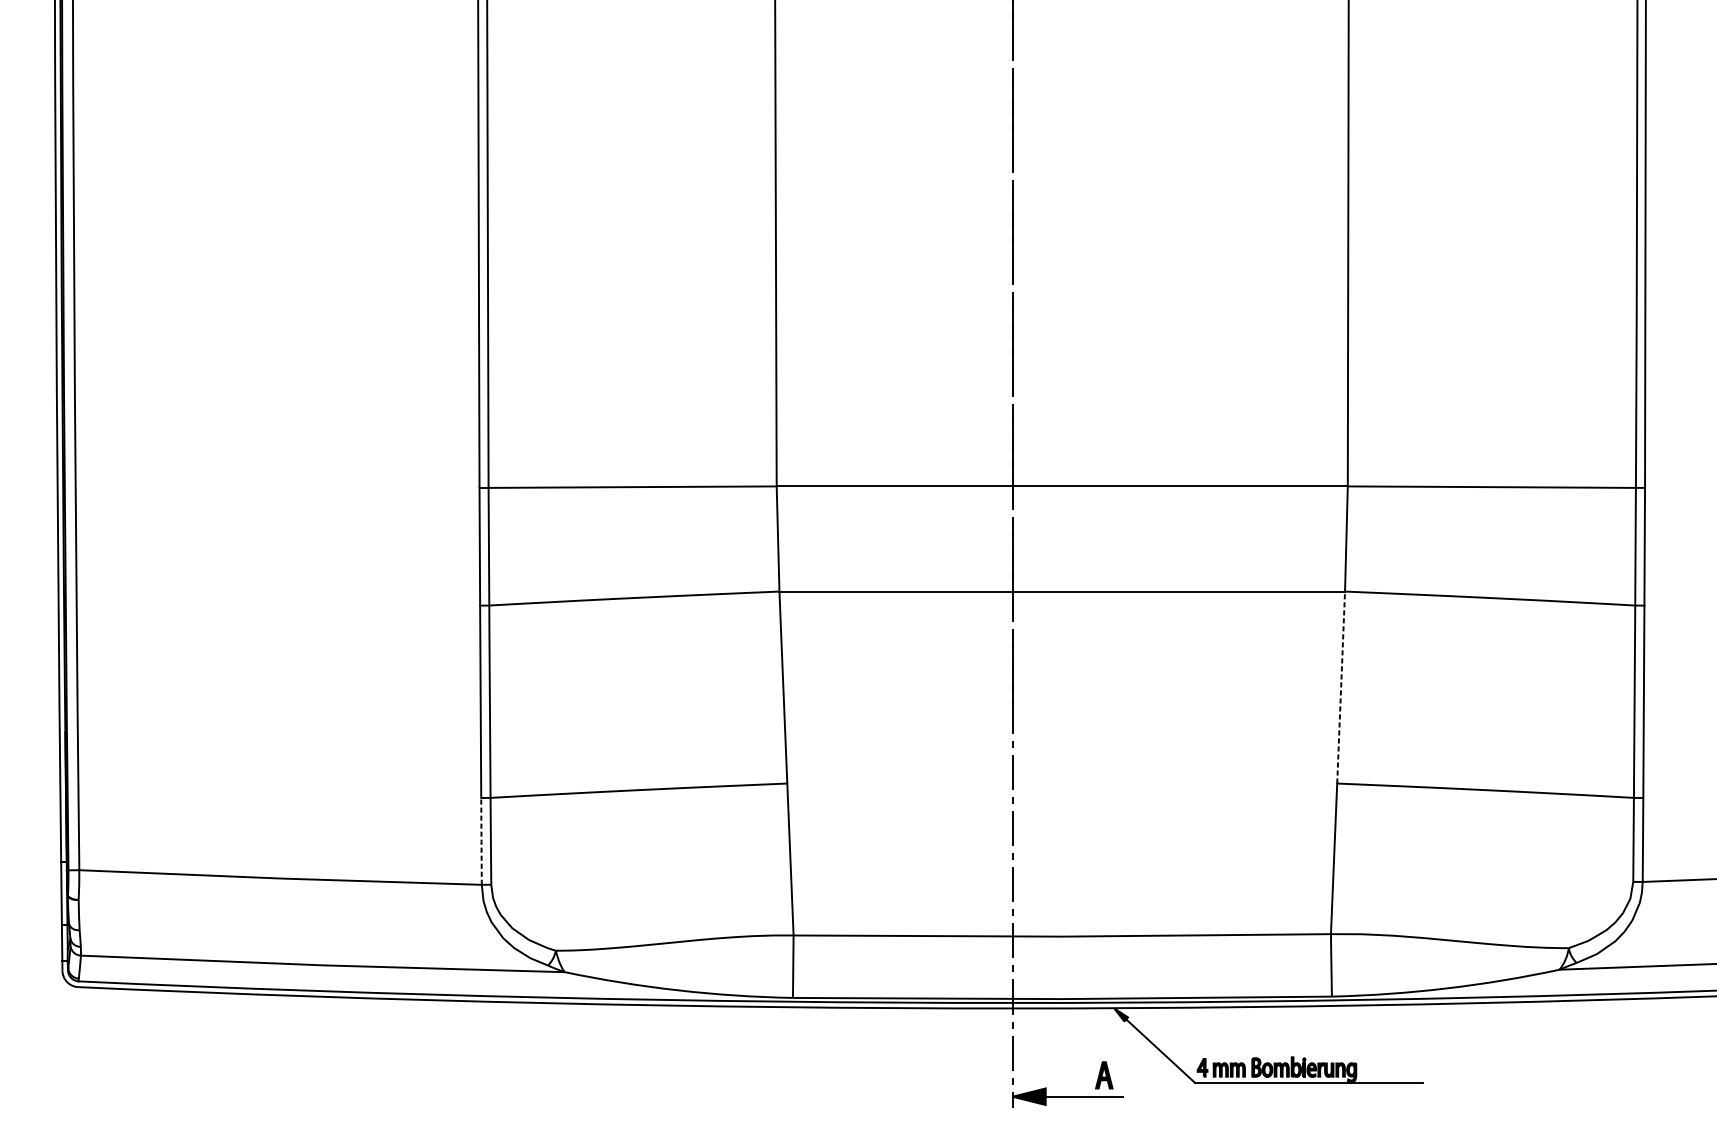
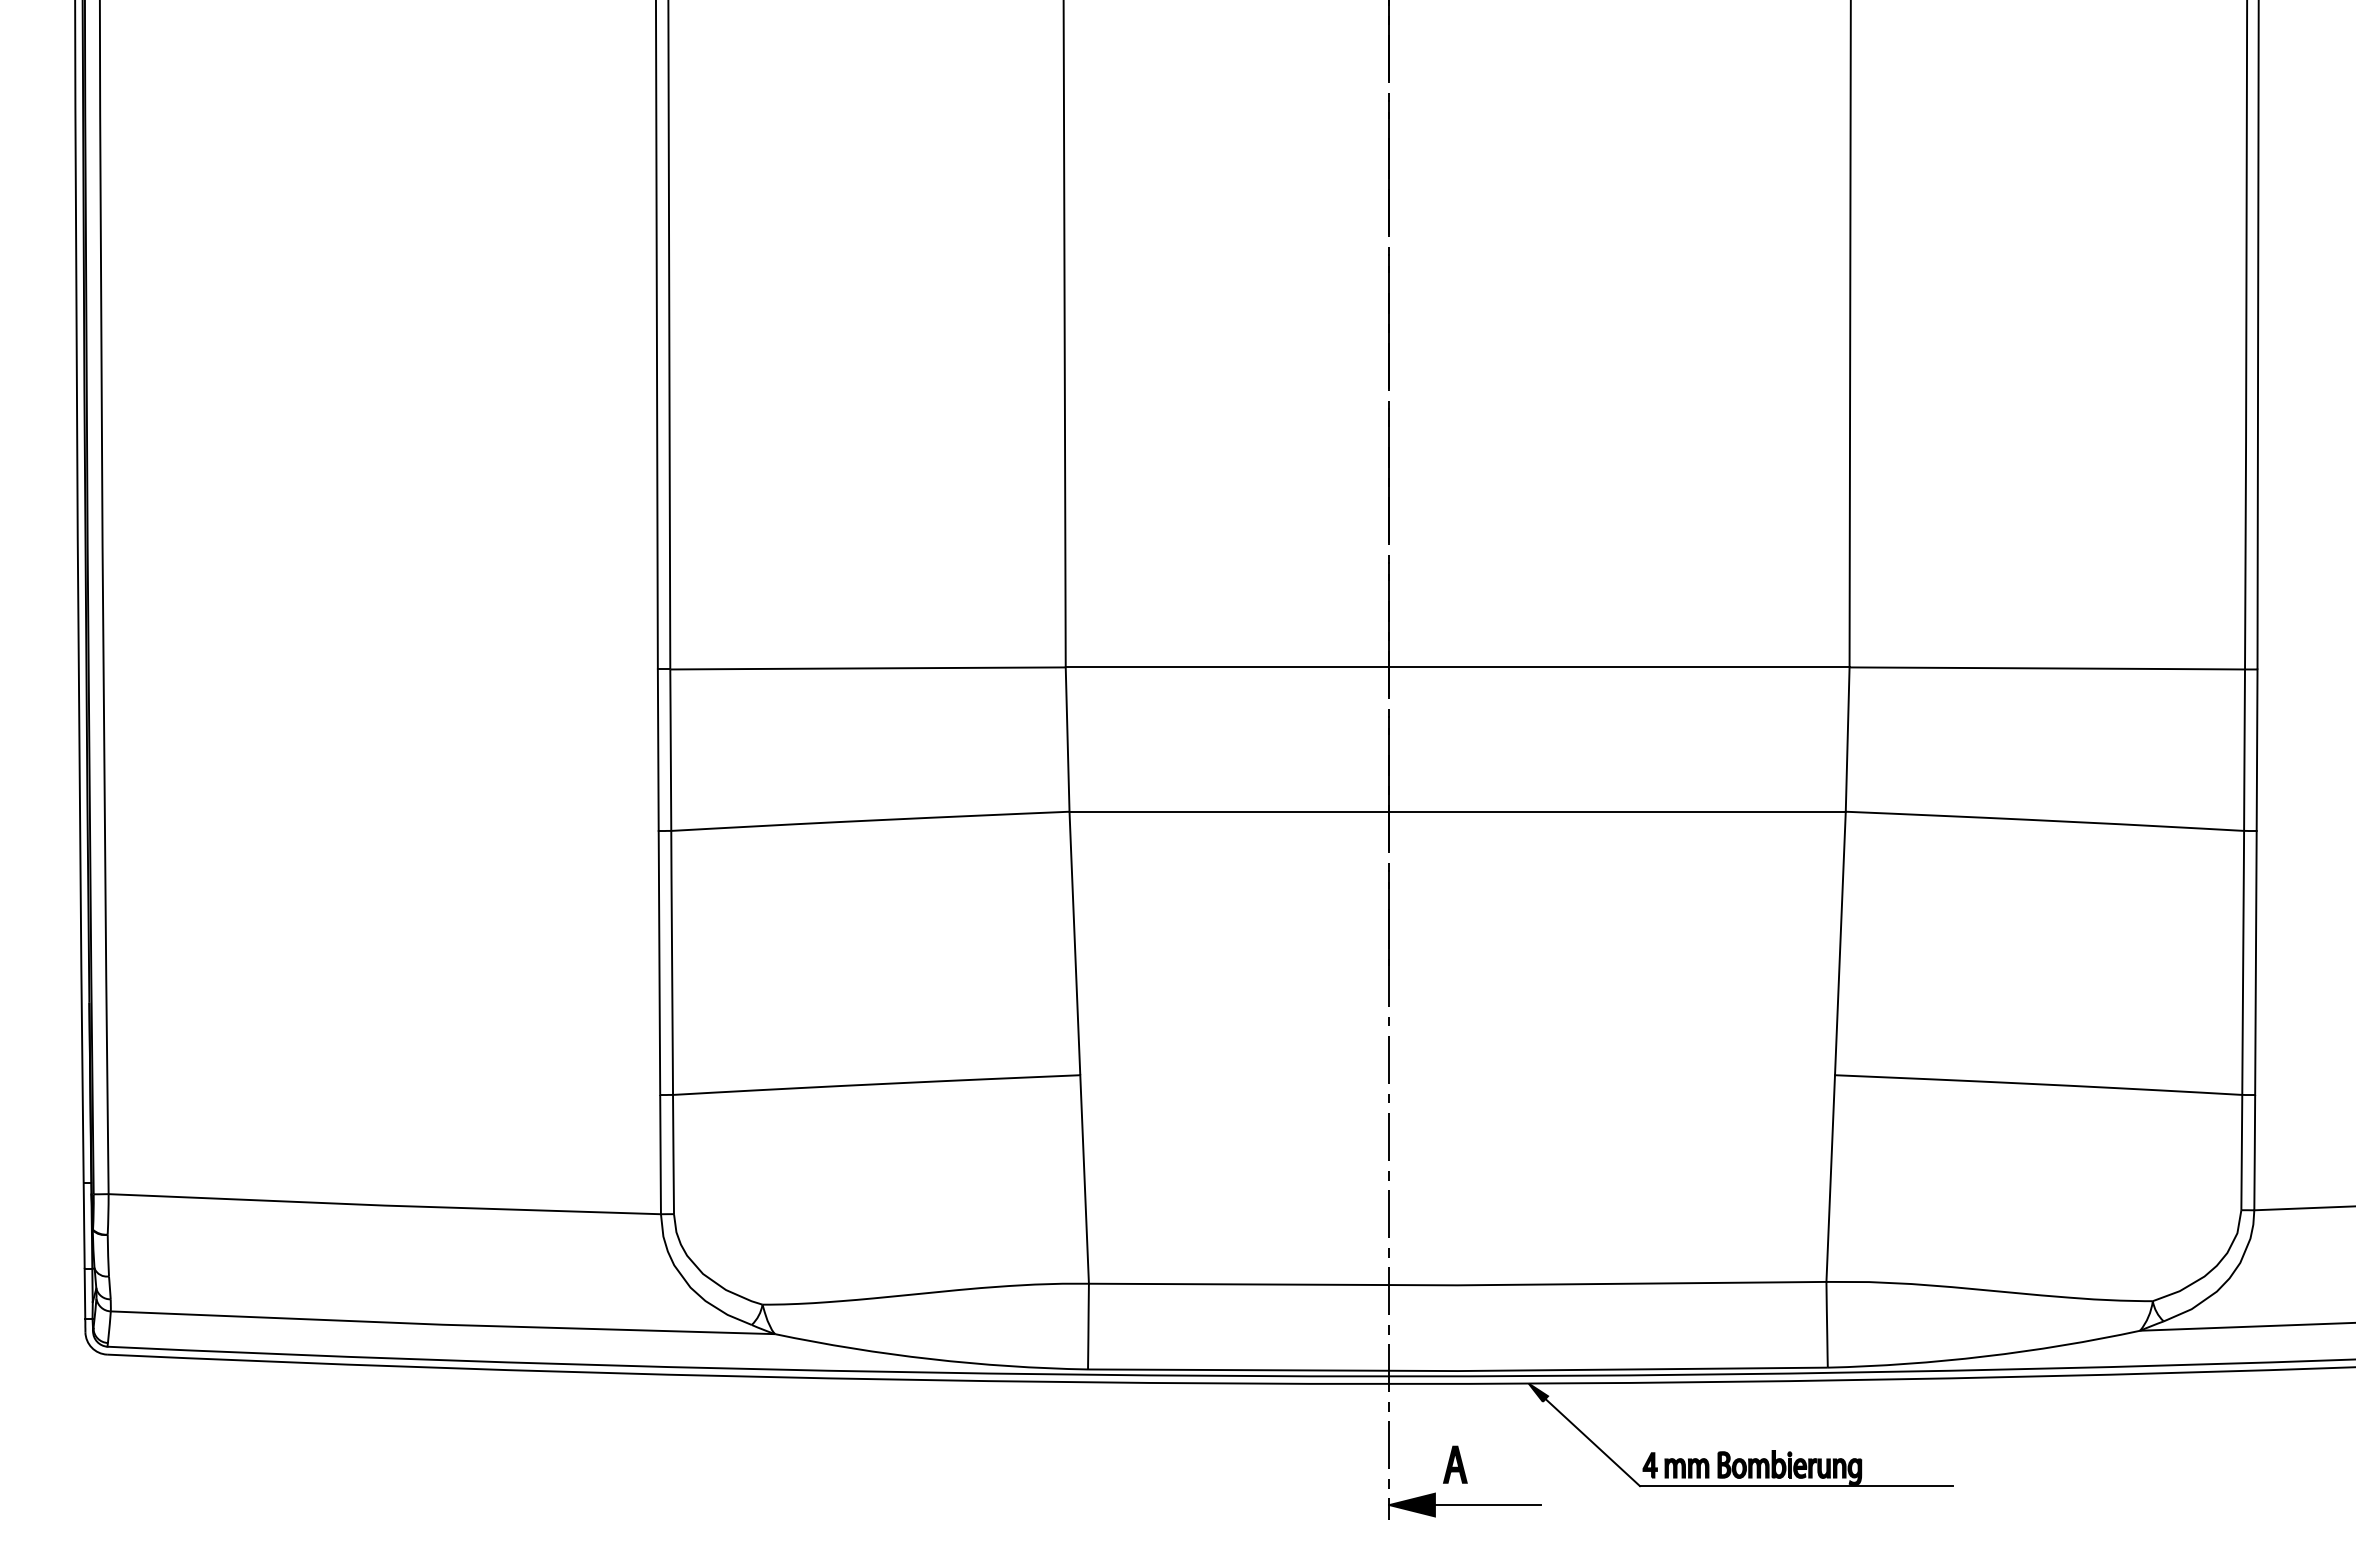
line: (1341, 687) -> (1840, 943), dashed -> solid
line: (481, 841) -> (660, 1154), dashed -> solid
part: (1104, 1075) -> (1455, 1464), moved

